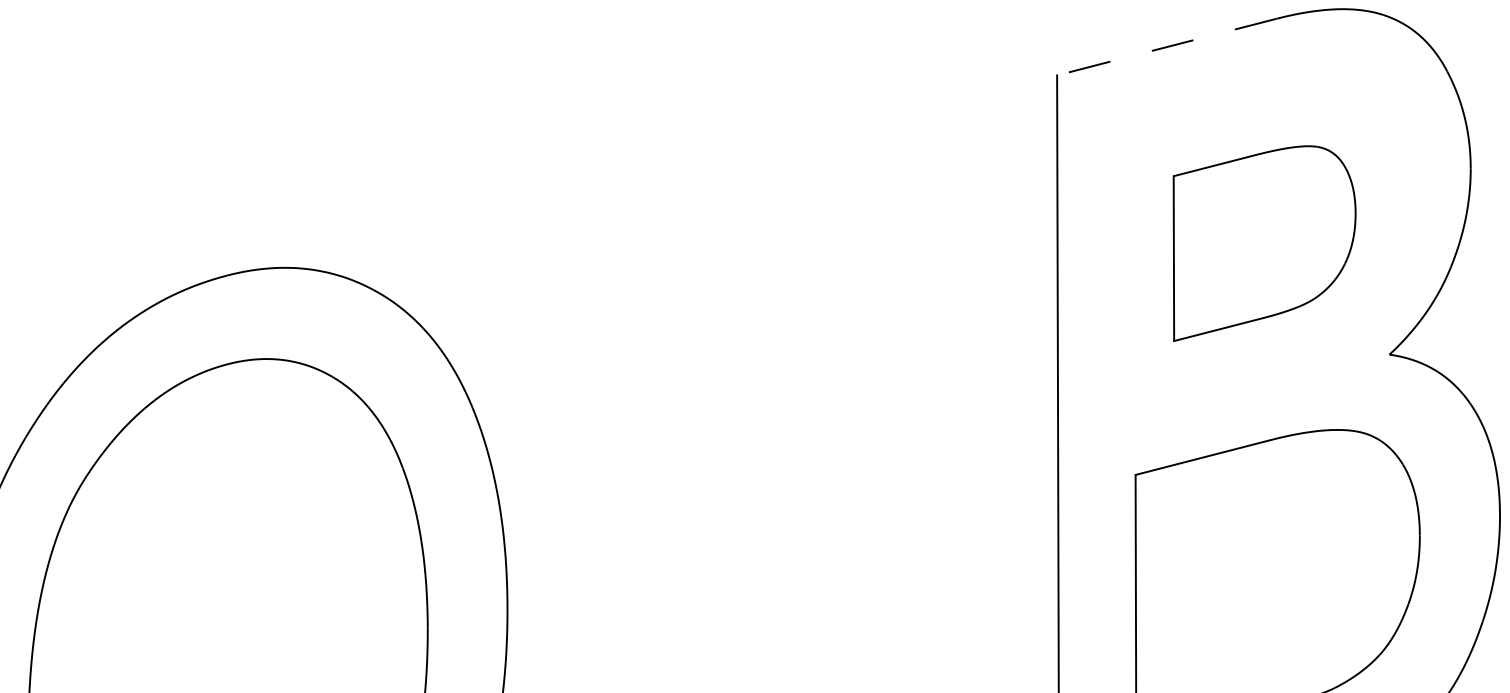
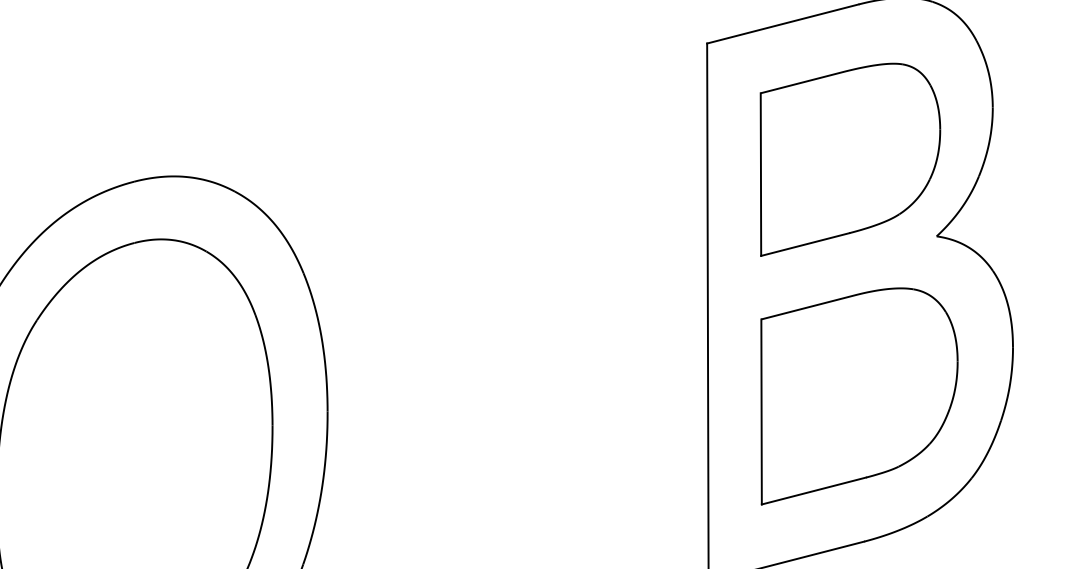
line: (1166, 47) -> (782, 24), dashed -> solid
part: (1264, 243) -> (850, 159), size x1.43

